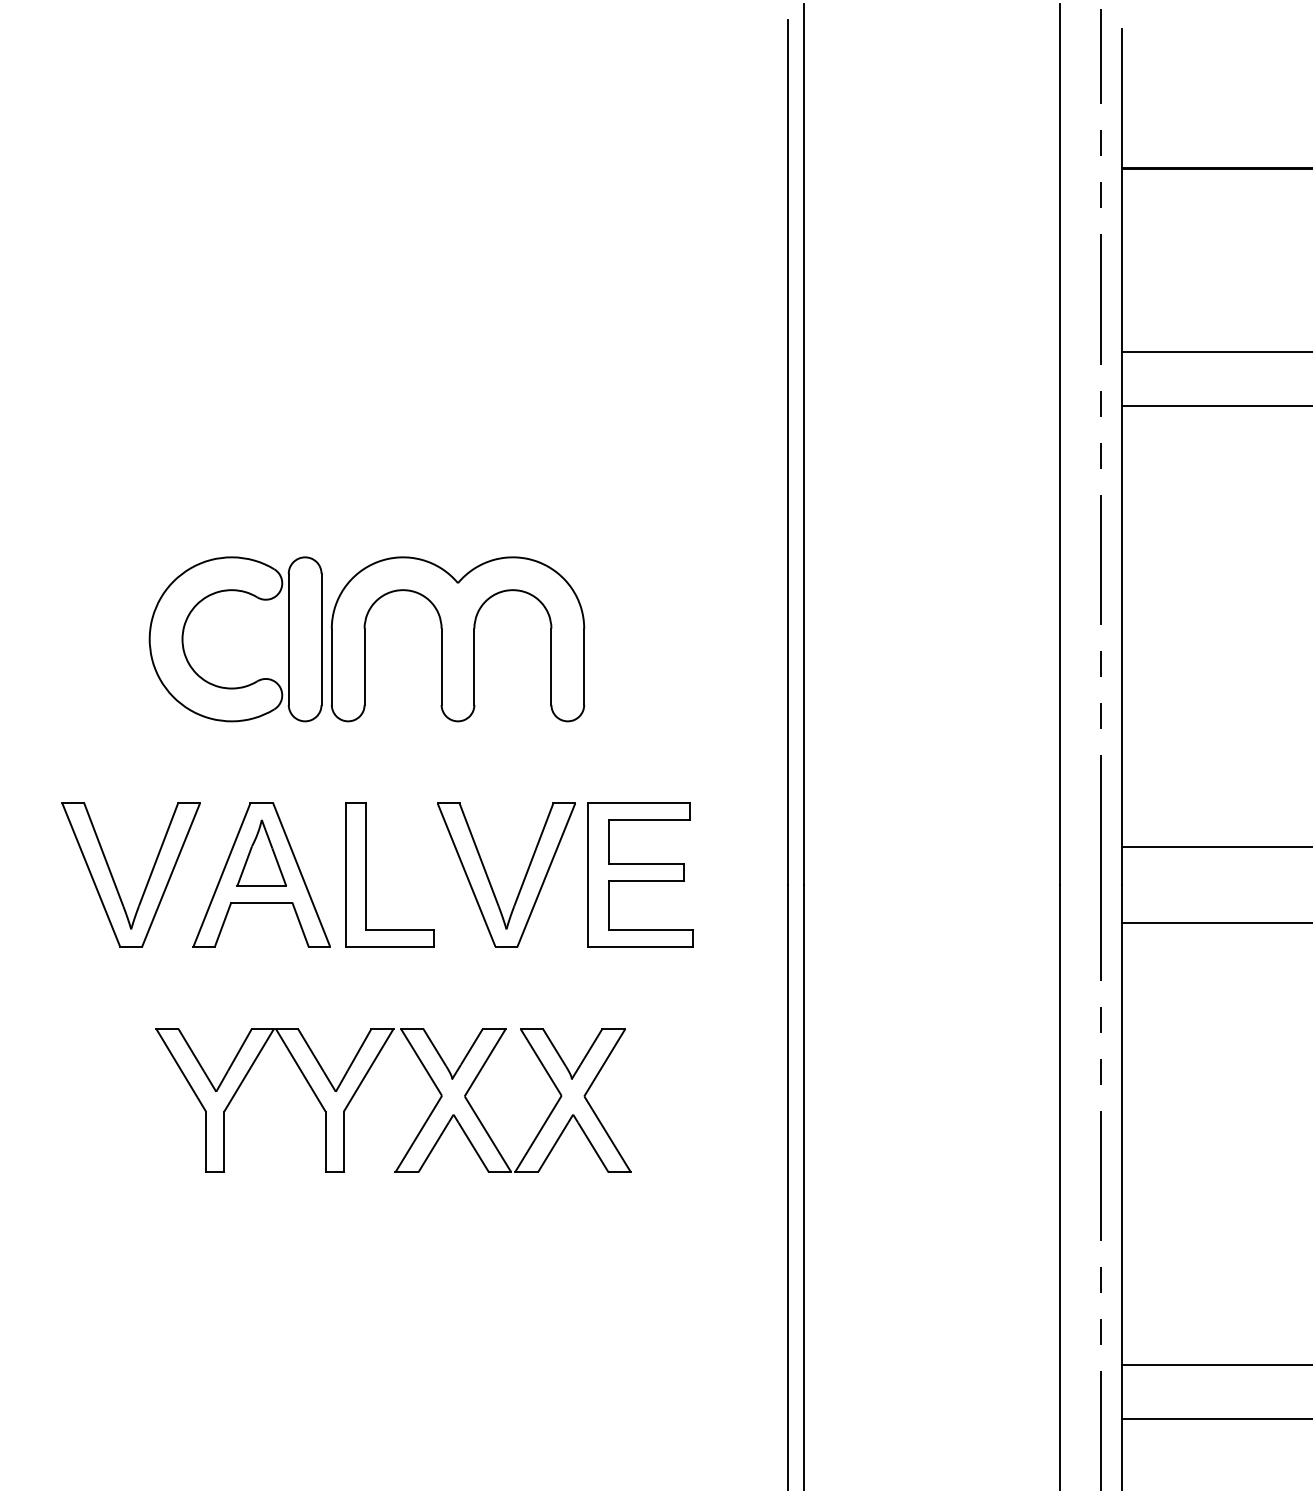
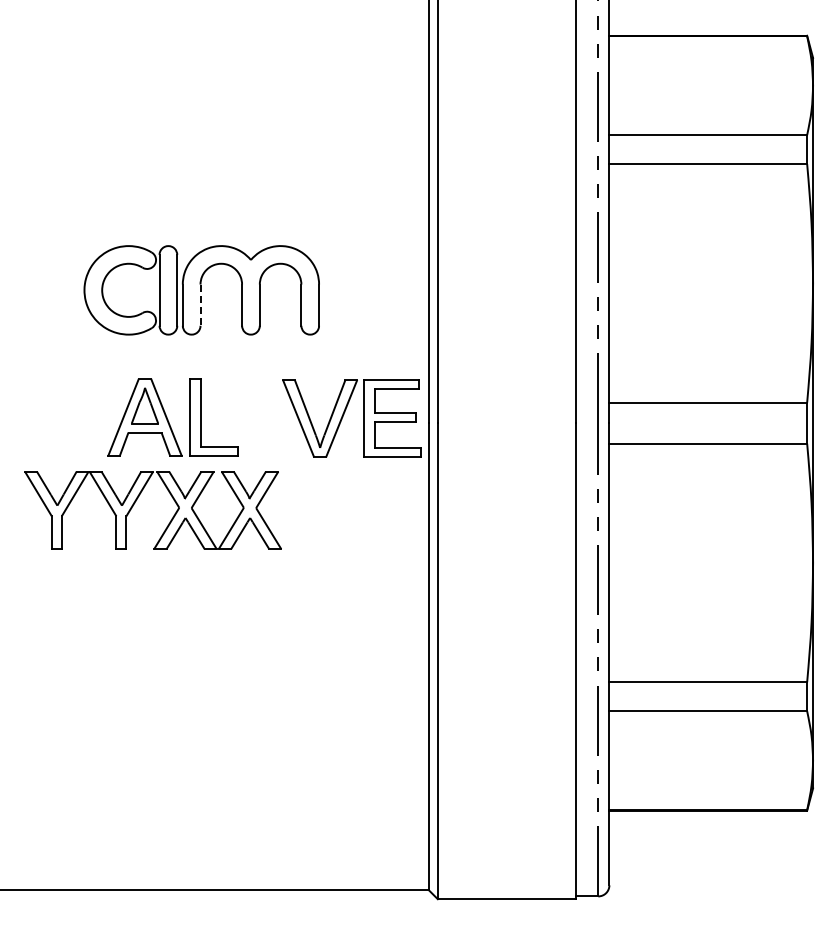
line: (364, 667) -> (200, 305), solid -> dashed
part: (551, 867) -> (344, 414), moved
part: (116, 882) -> (66, 421), removed
part: (362, 1084) -> (136, 501), moved

